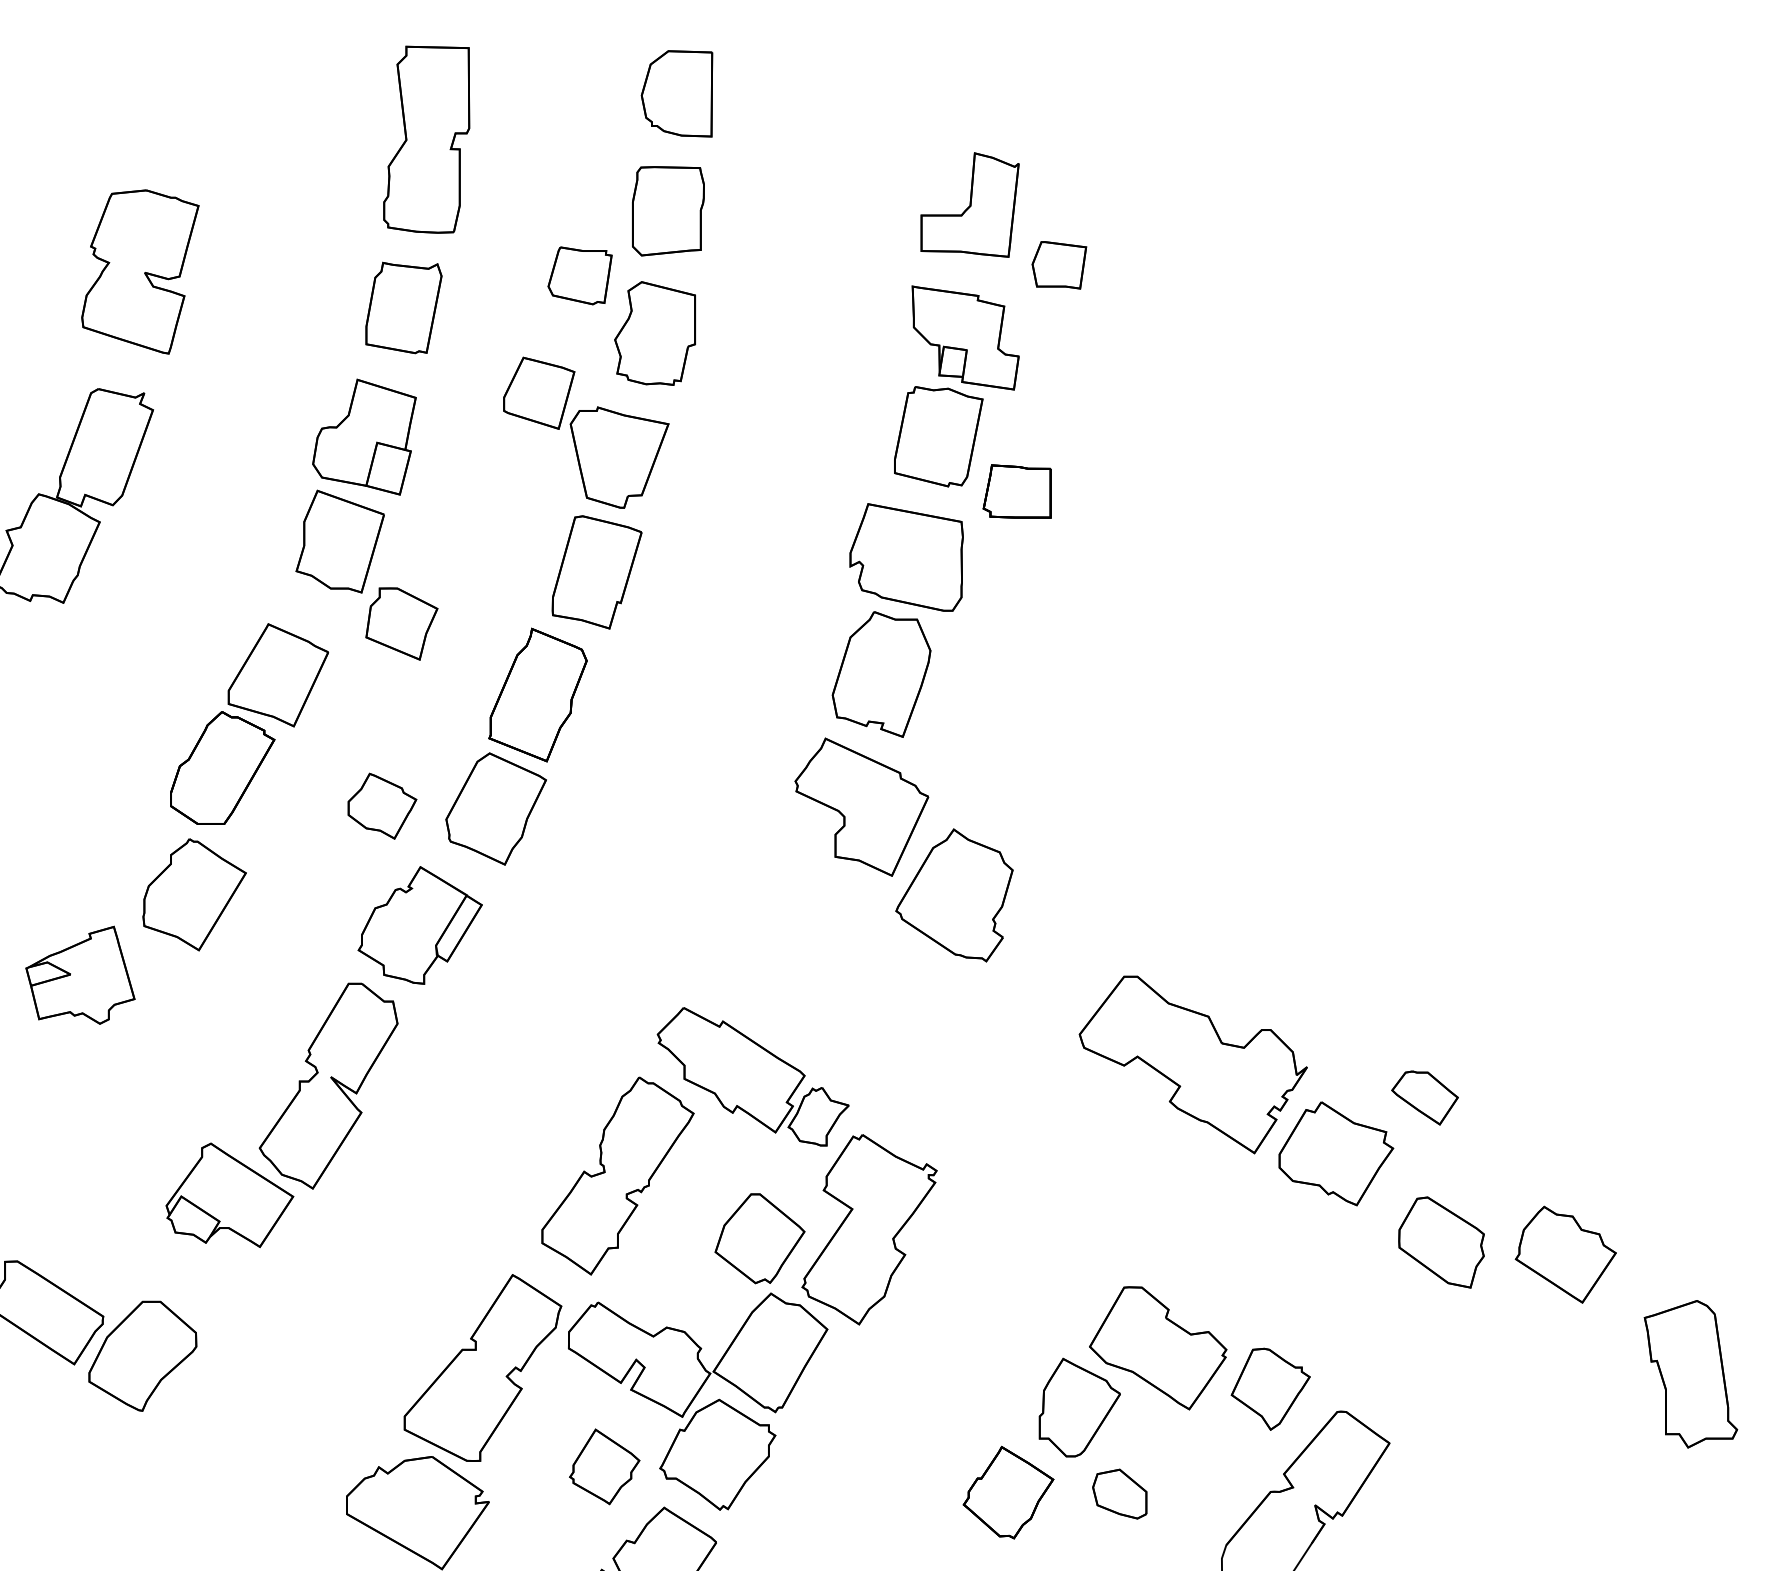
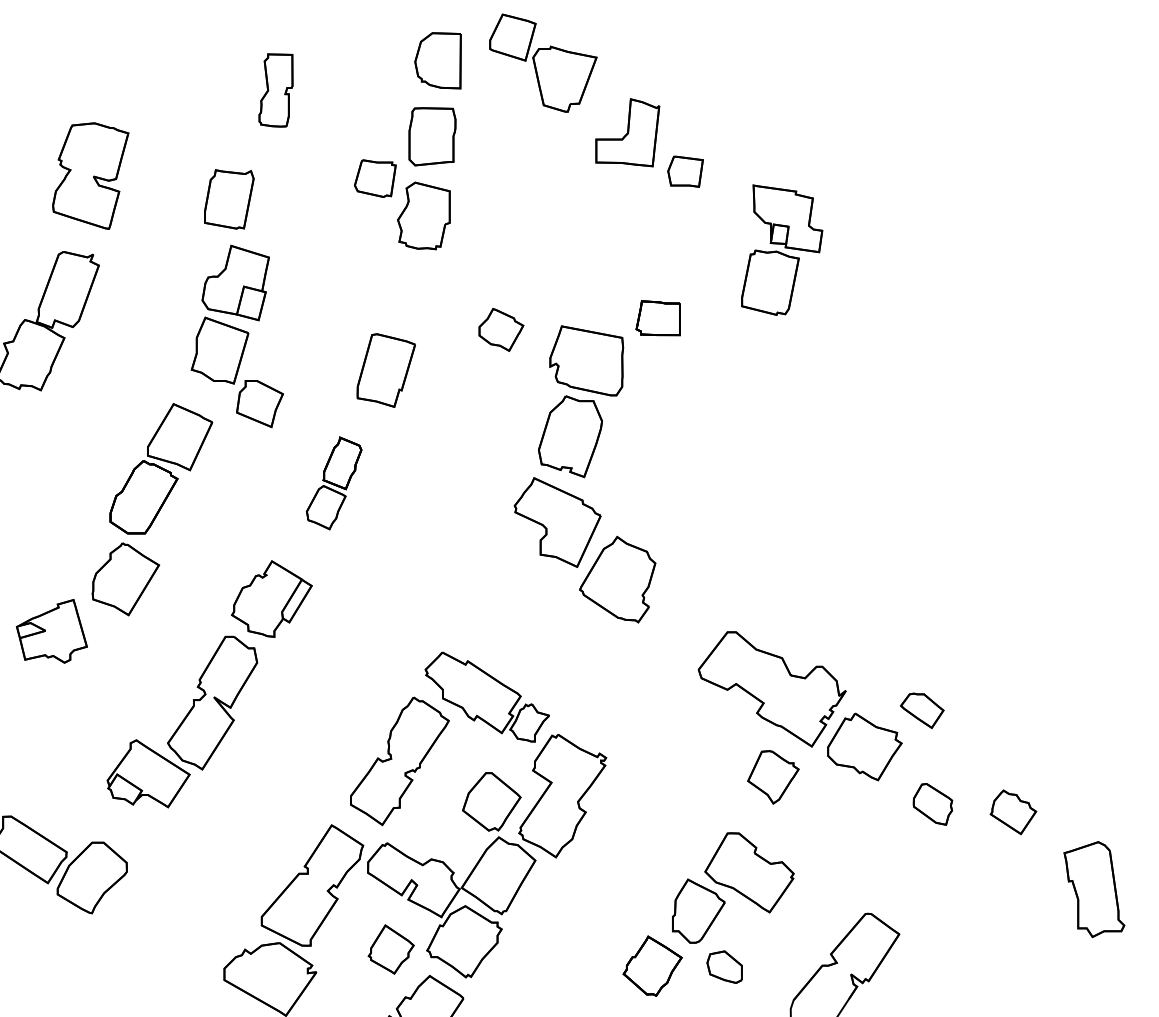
part: (425, 139) -> (275, 90), size x0.6
part: (404, 308) -> (229, 199), moved
part: (957, 385) -> (782, 249), moved
part: (586, 431) -> (543, 62), moved
part: (515, 746) -> (333, 483), size x0.6
part: (382, 805) -> (501, 329), moved
part: (1440, 1242) -> (932, 804), size x0.7
part: (1565, 1255) -> (1013, 812), size x0.7
part: (1270, 1389) -> (773, 777), moved

